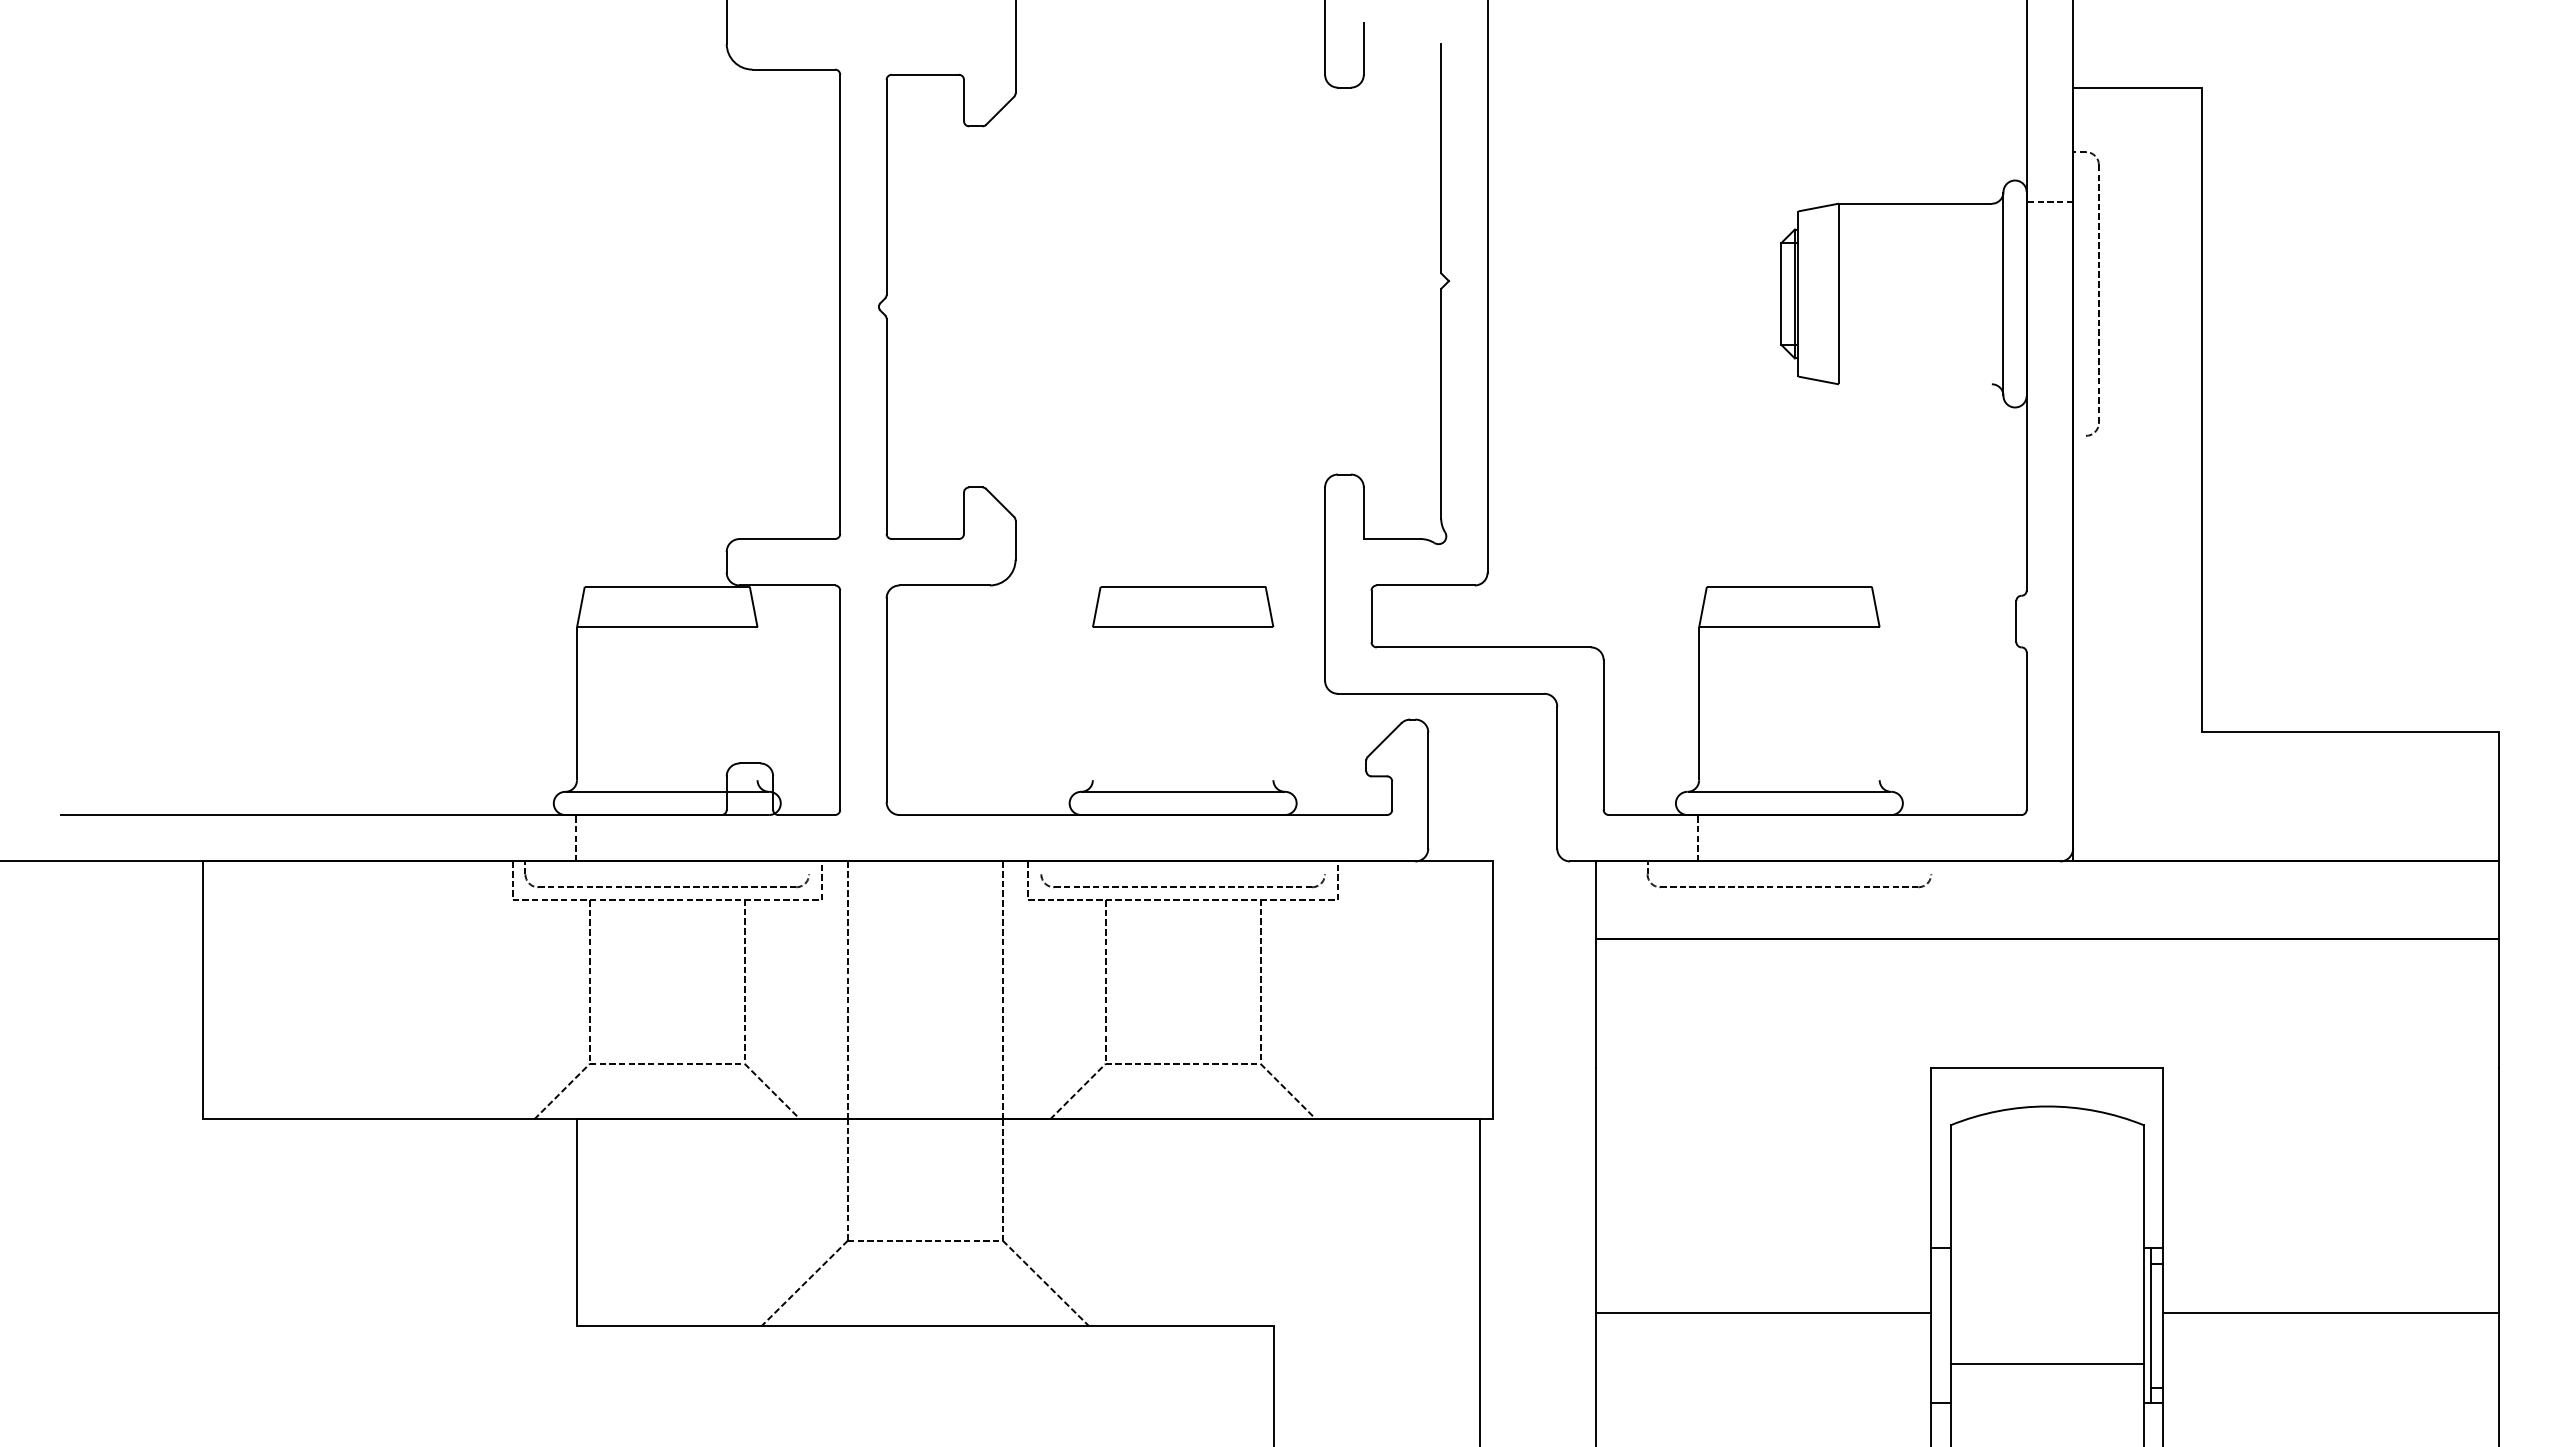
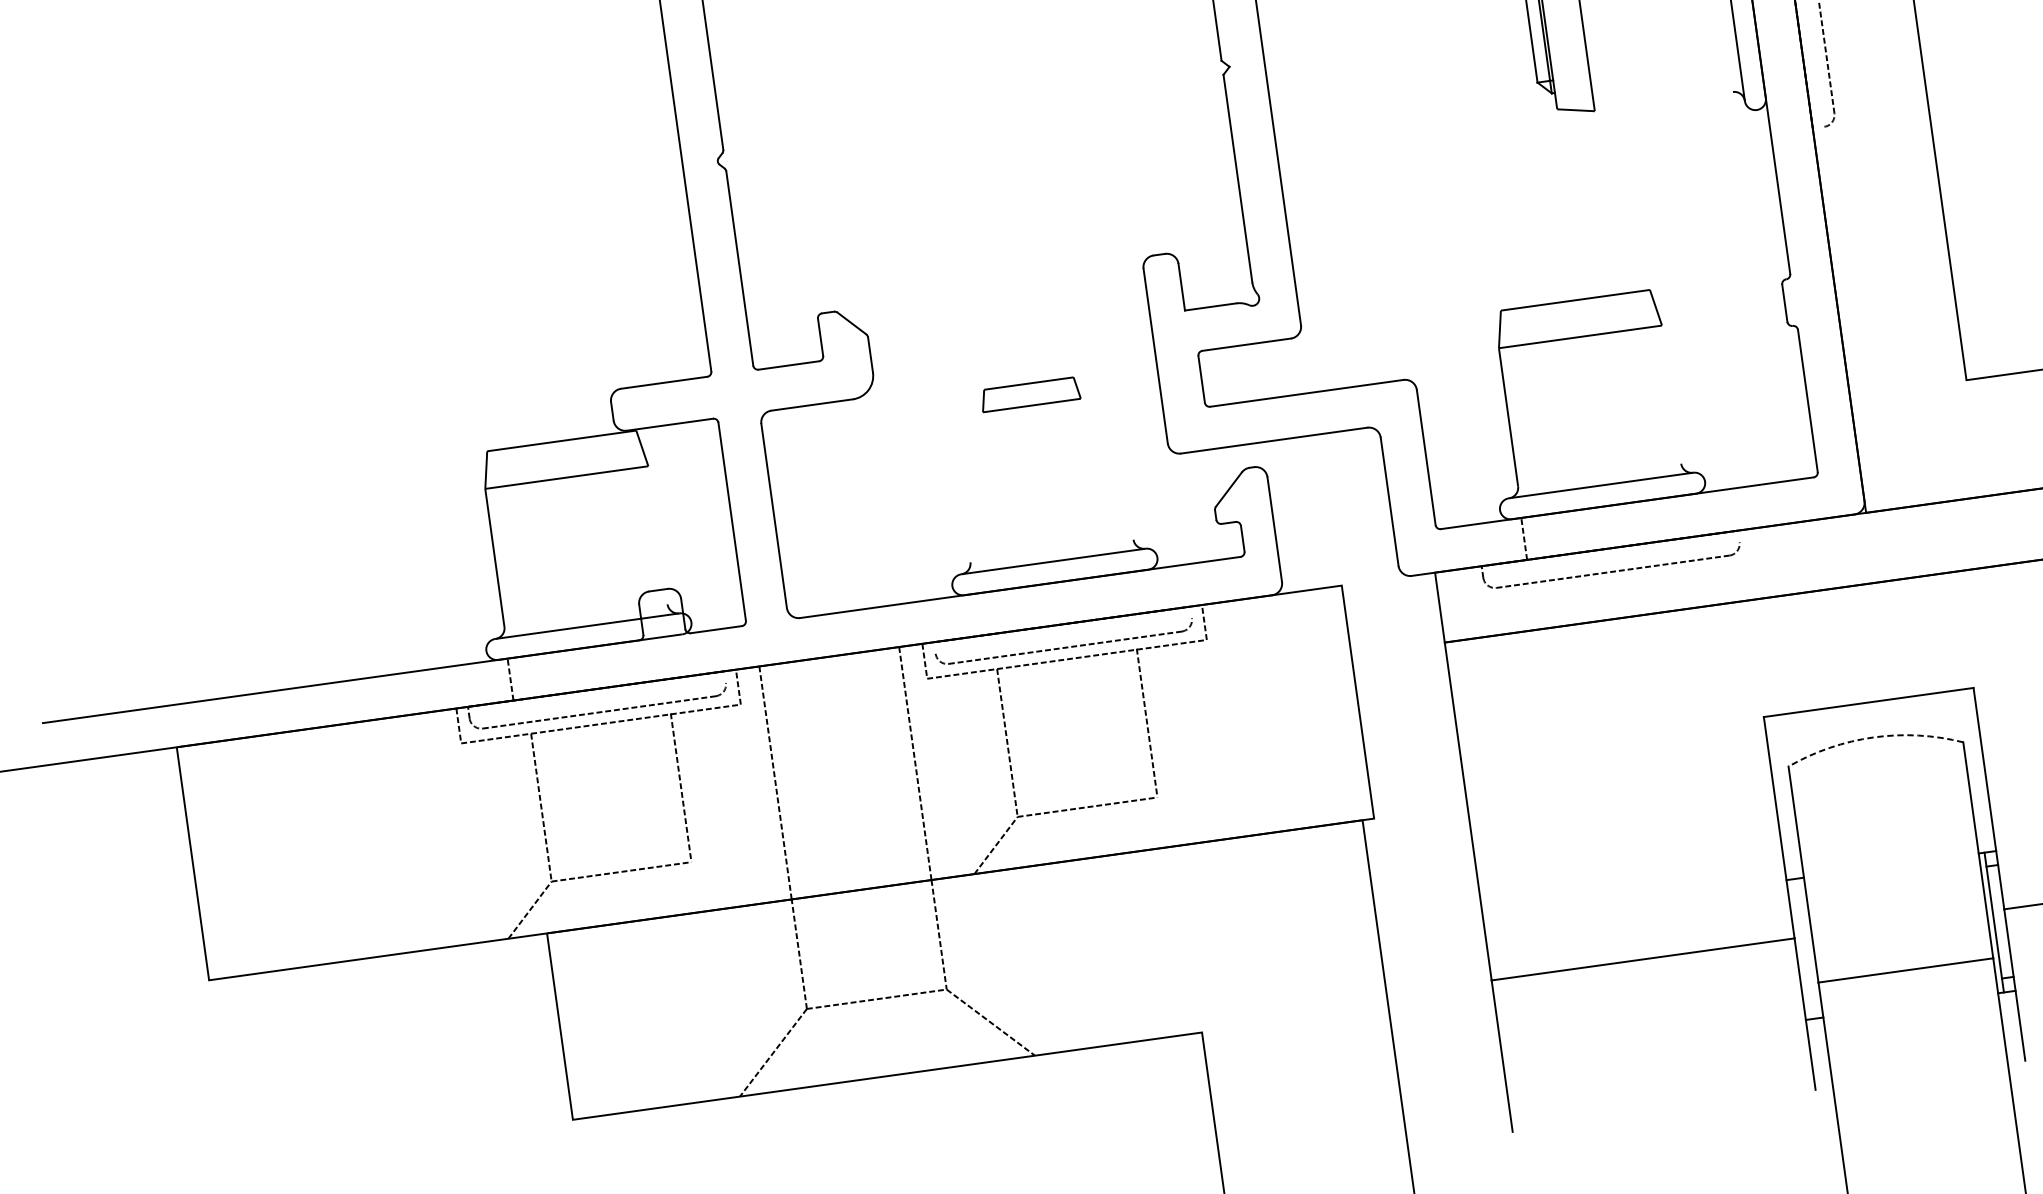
part: (1183, 606) -> (1030, 394), size x0.6
line: (772, 1091) -> (720, 883), removed
line: (1288, 1091) -> (1186, 819), removed
arc: (2047, 1106) -> (1873, 737), solid -> dashed

